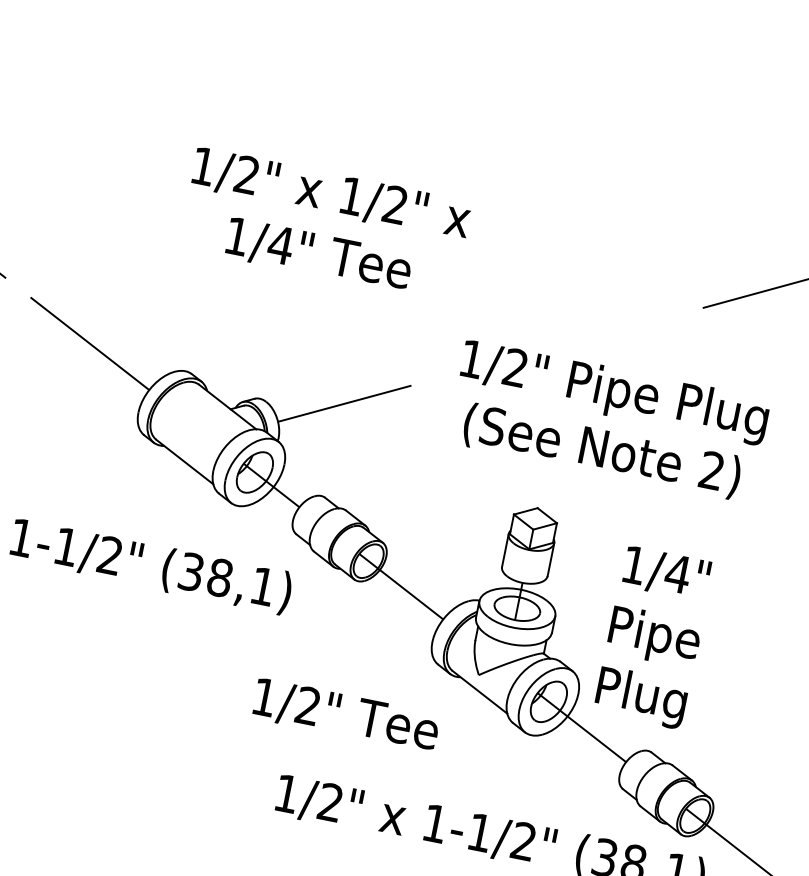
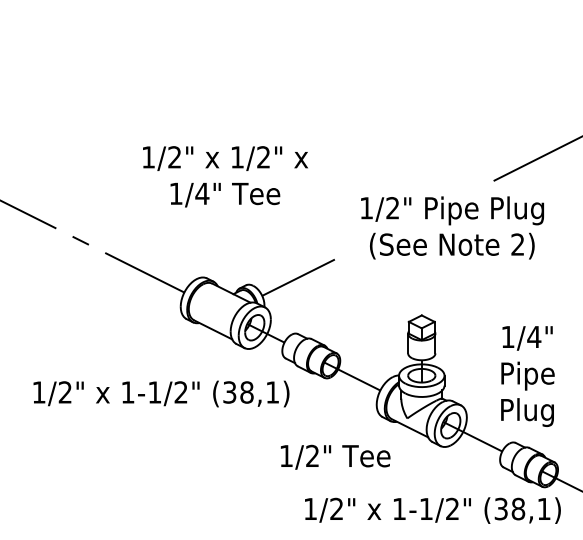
text: (325, 224) -> (225, 176), moved
text: (608, 420) -> (452, 227), moved
text: (653, 637) -> (527, 376), moved

